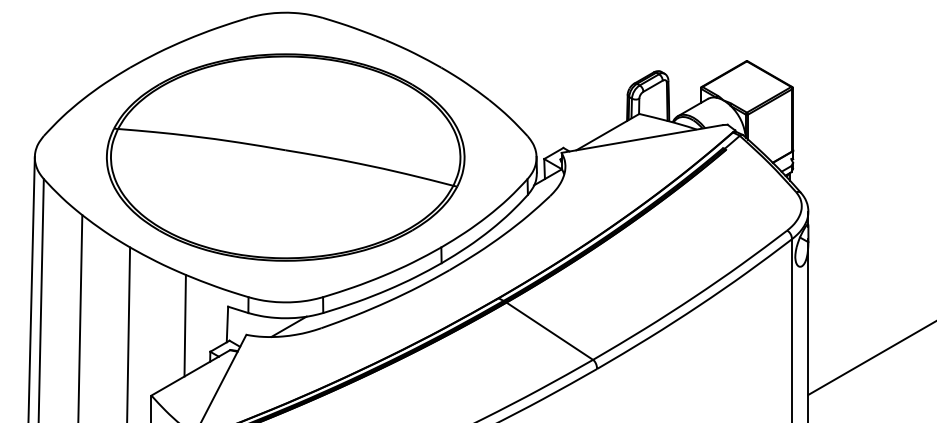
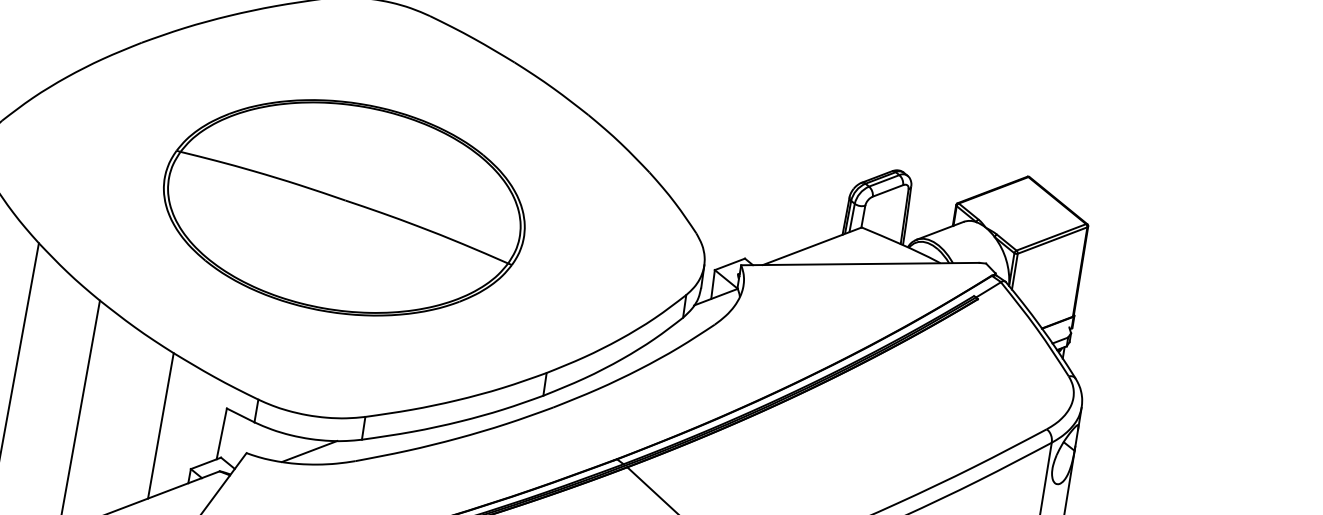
part: (285, 157) -> (343, 207), size x0.7

